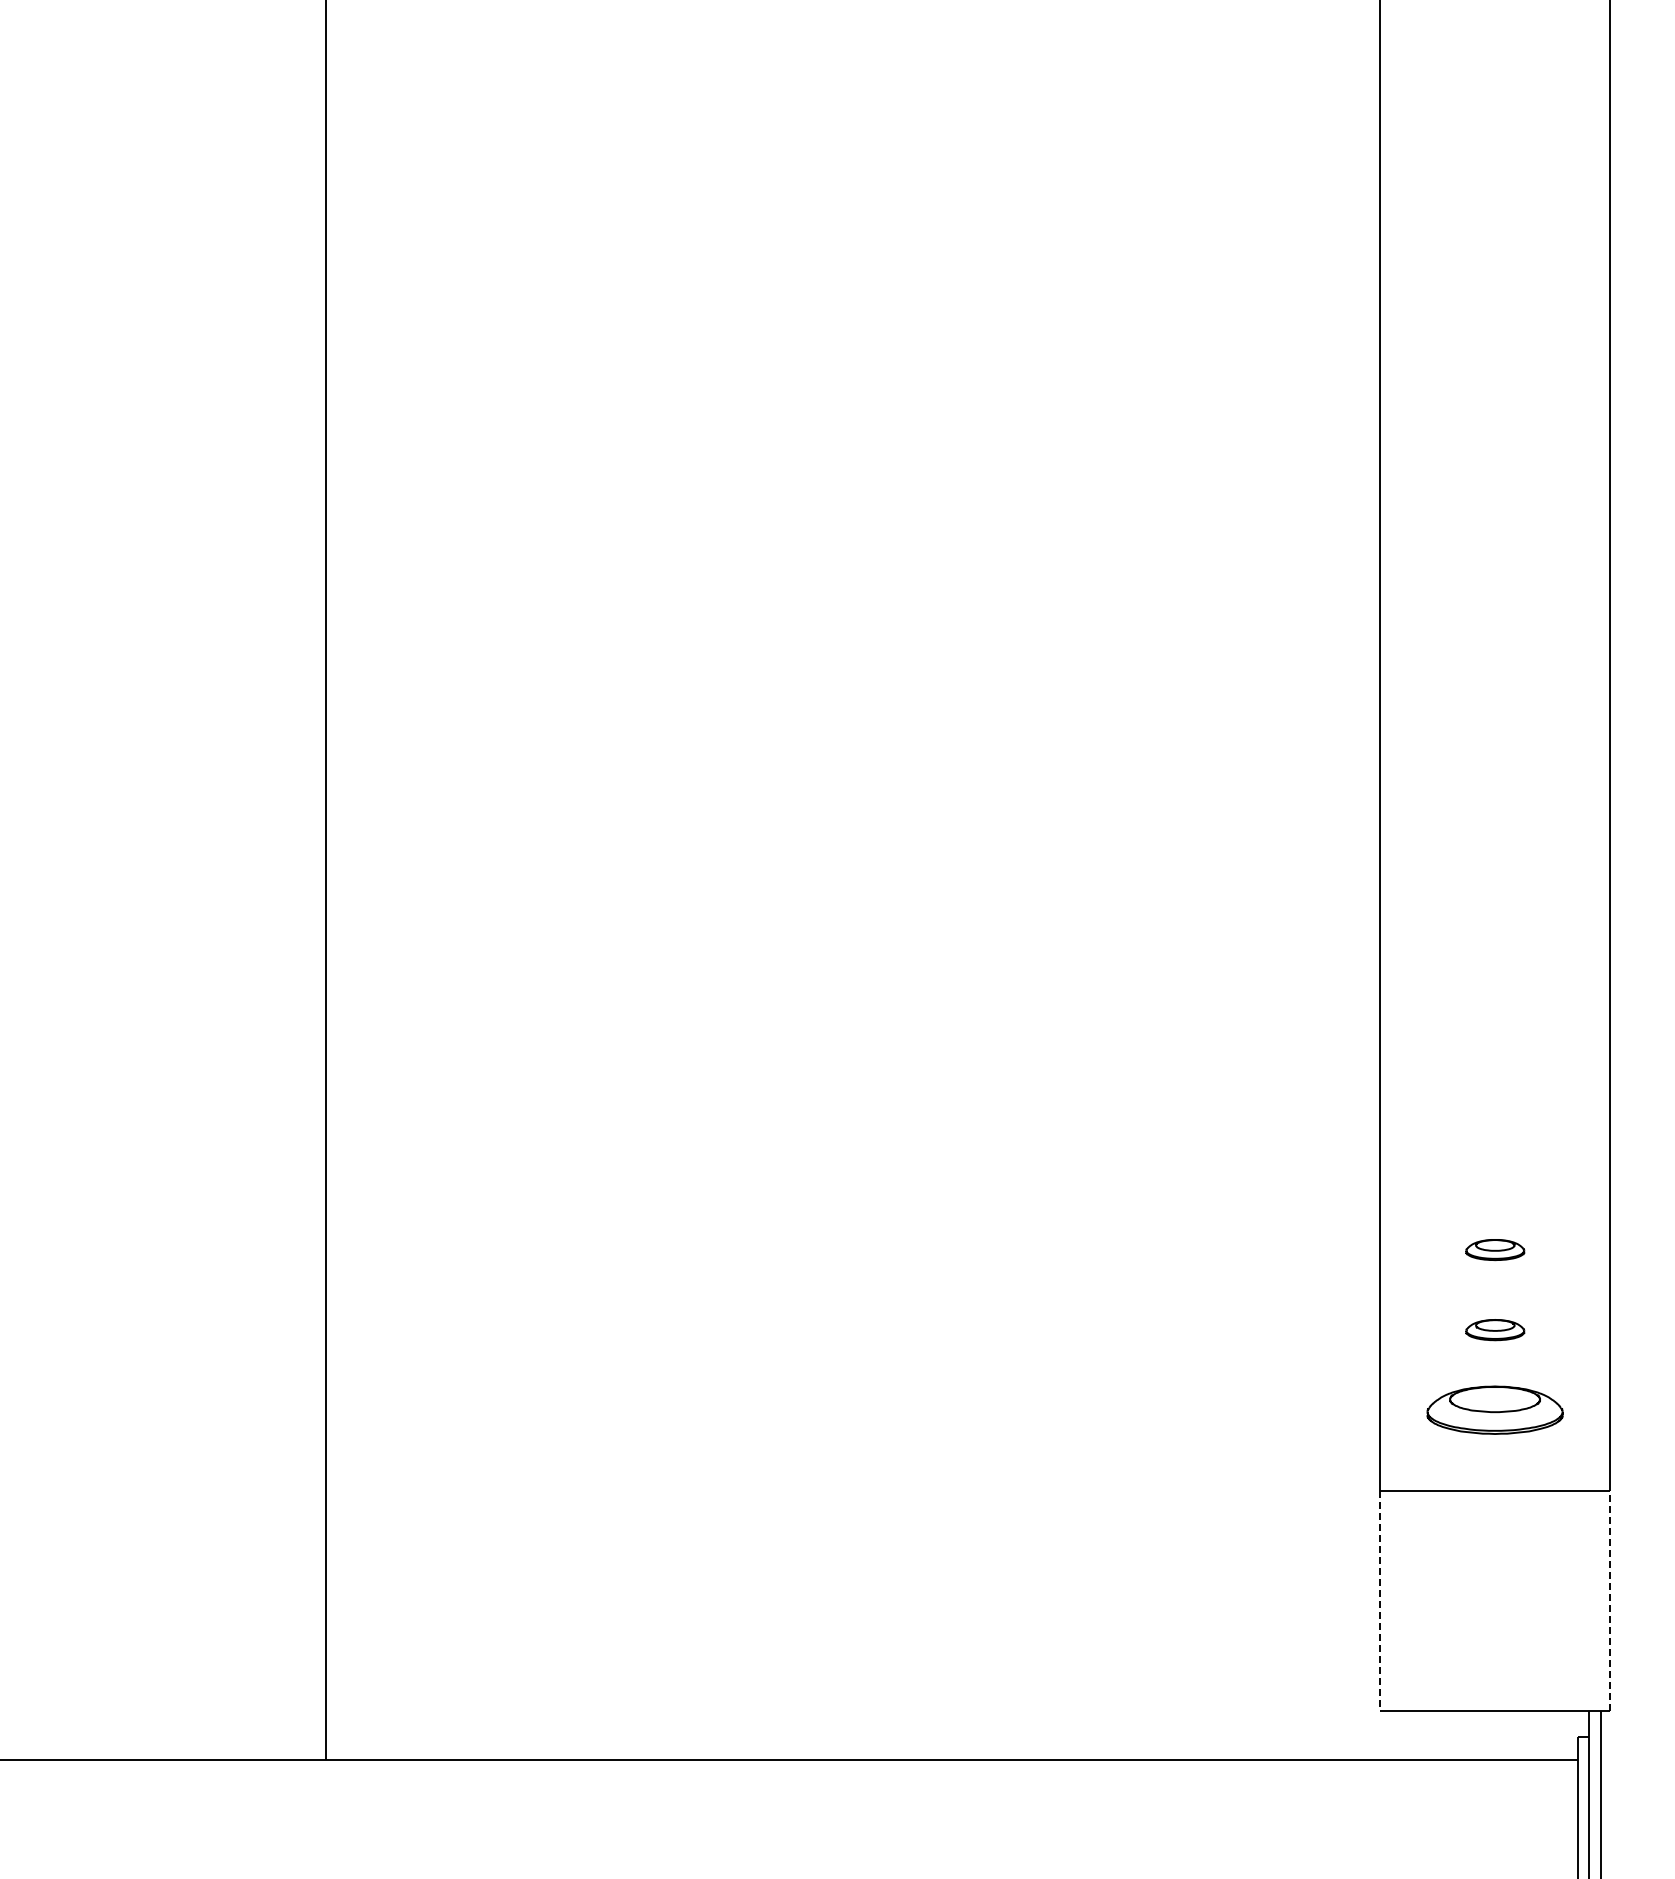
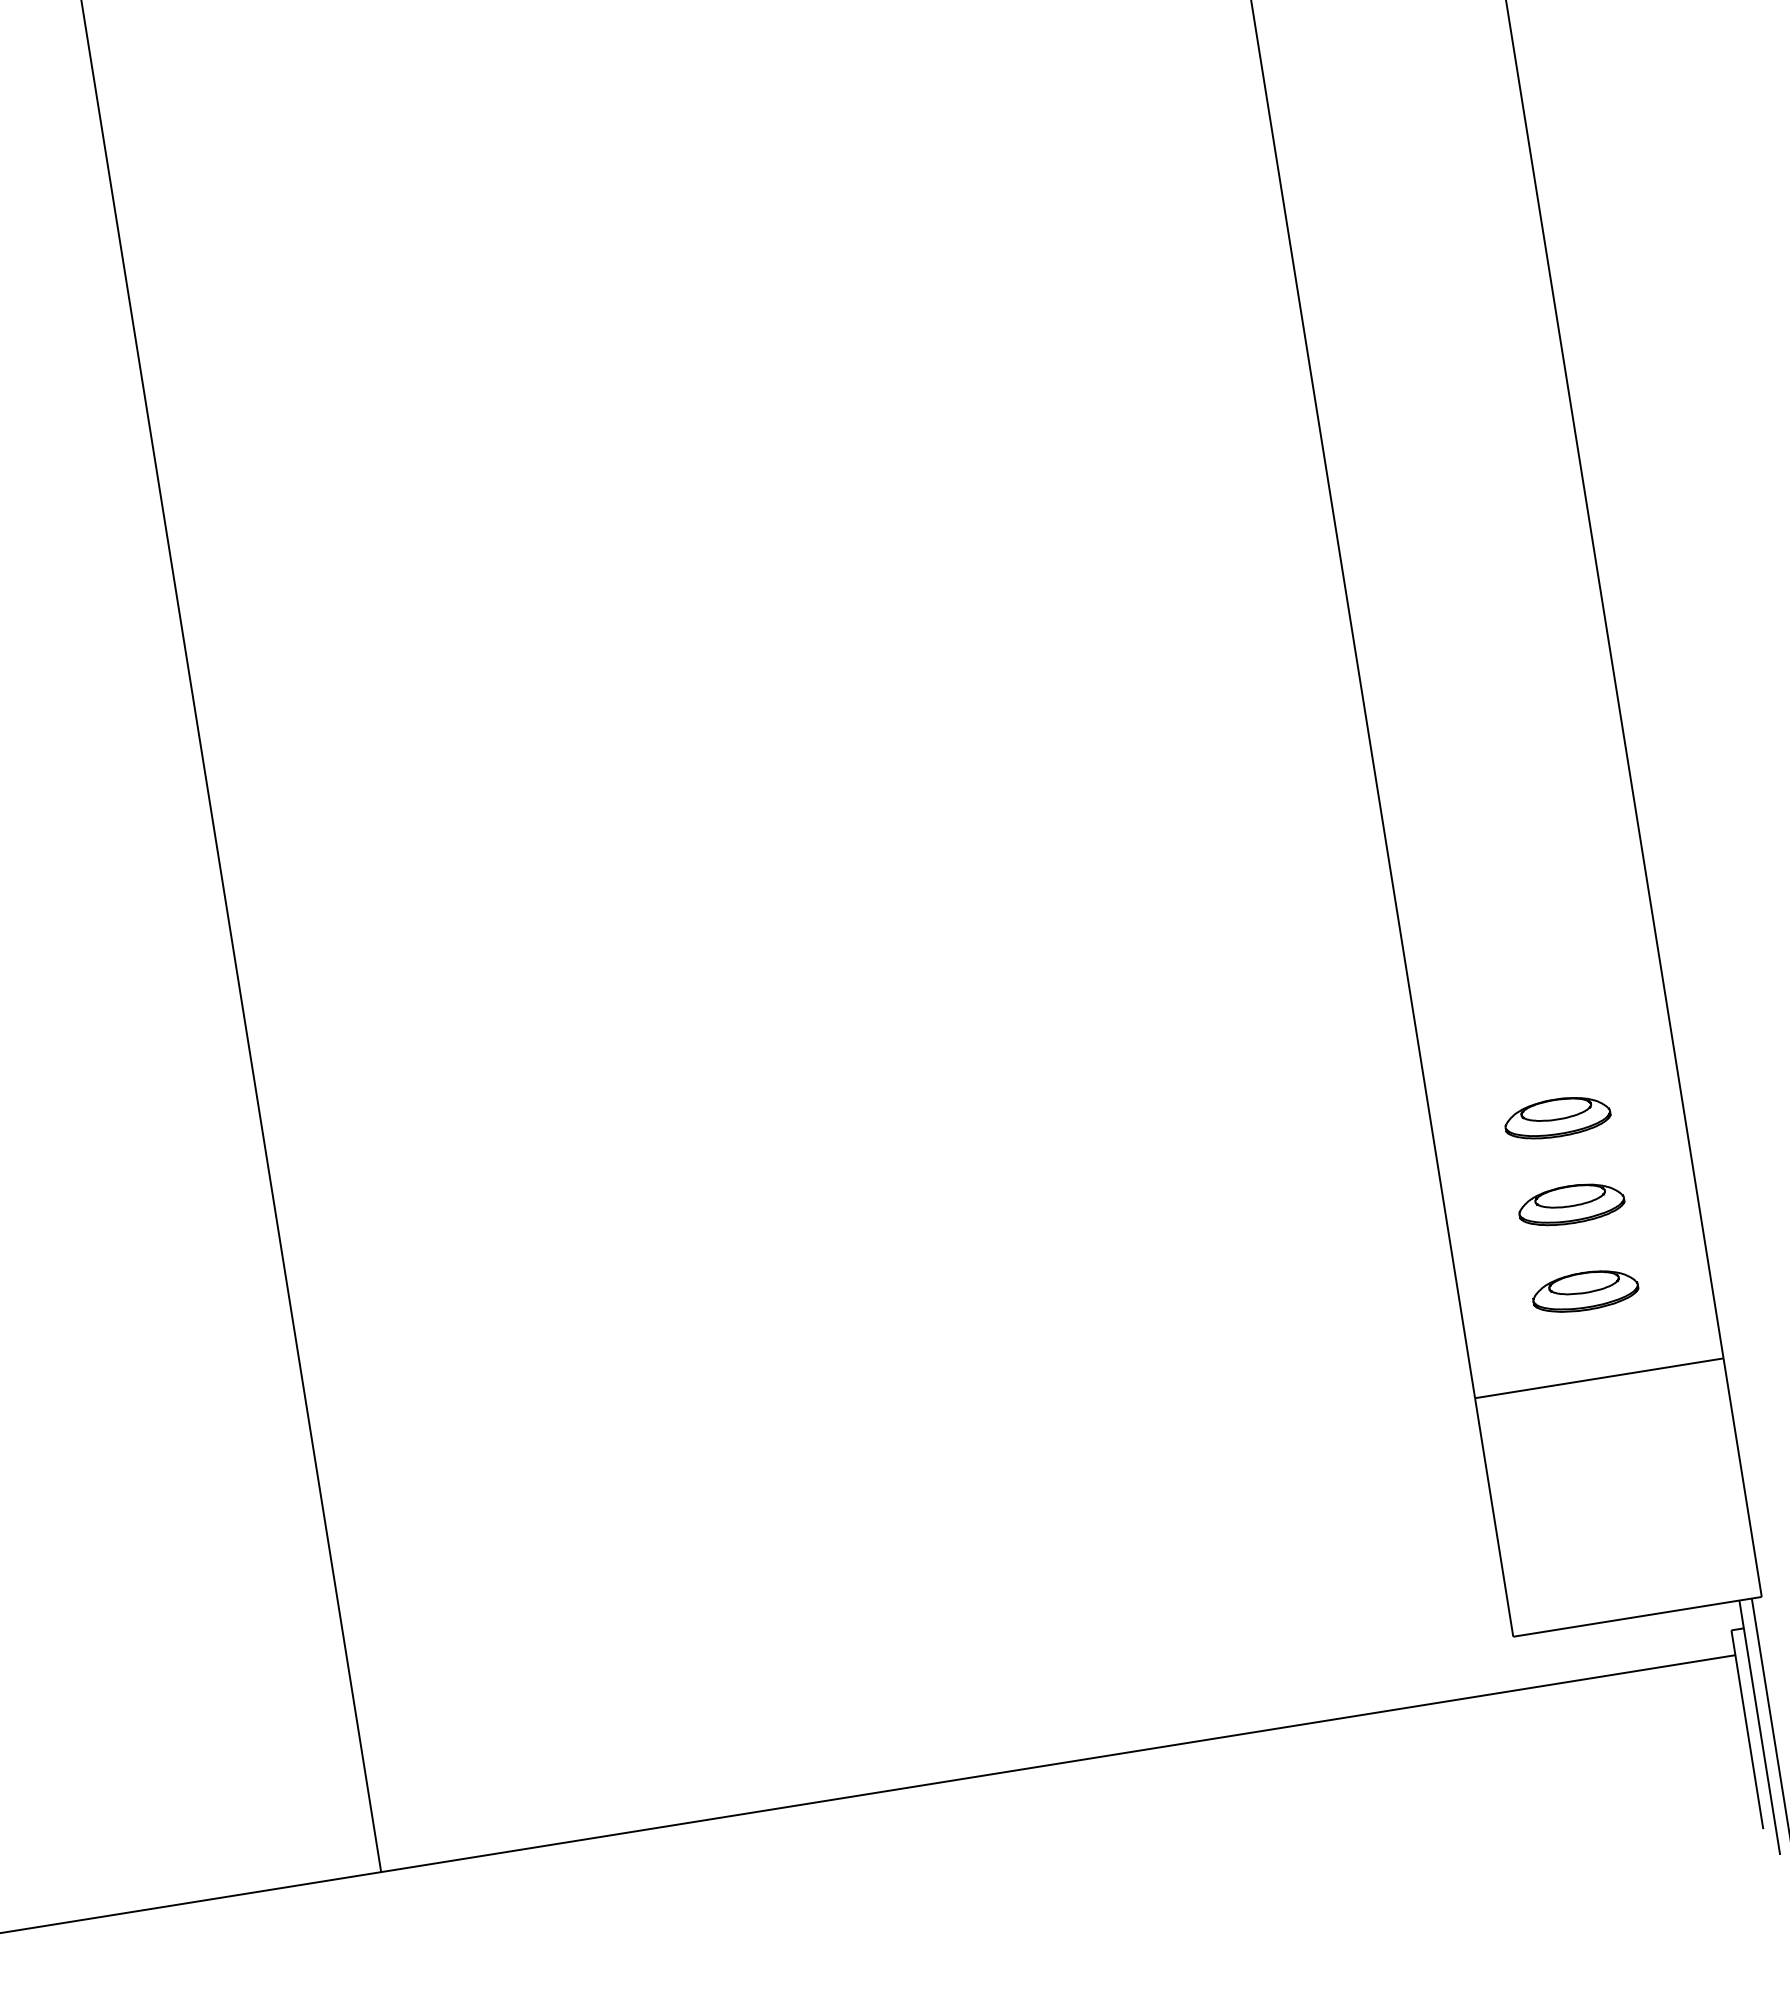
part: (1495, 1249) -> (1557, 1117), size x1.67
part: (1495, 1329) -> (1571, 1203), size x1.67
part: (1495, 1410) -> (1585, 1291), size x0.71
line: (1610, 1600) -> (1743, 1477), dashed -> solid
line: (1380, 1601) -> (1494, 1518), dashed -> solid

